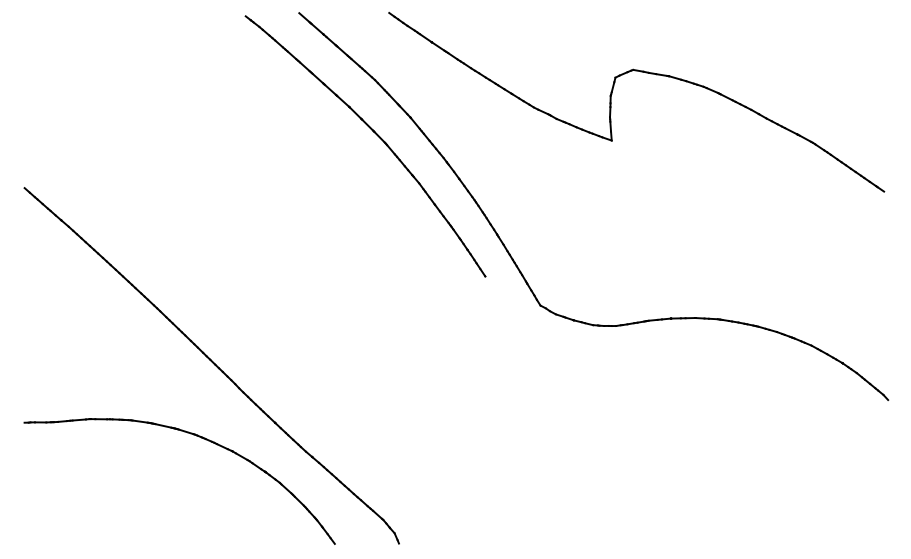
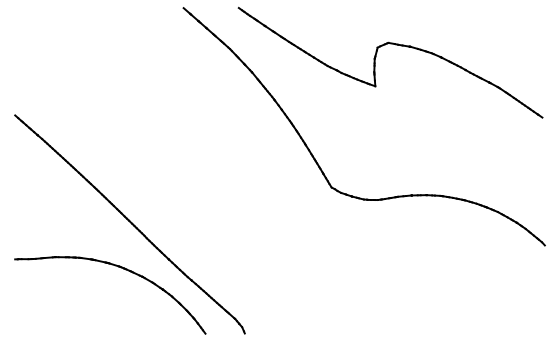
part: (373, 134) -> (229, 82), removed

